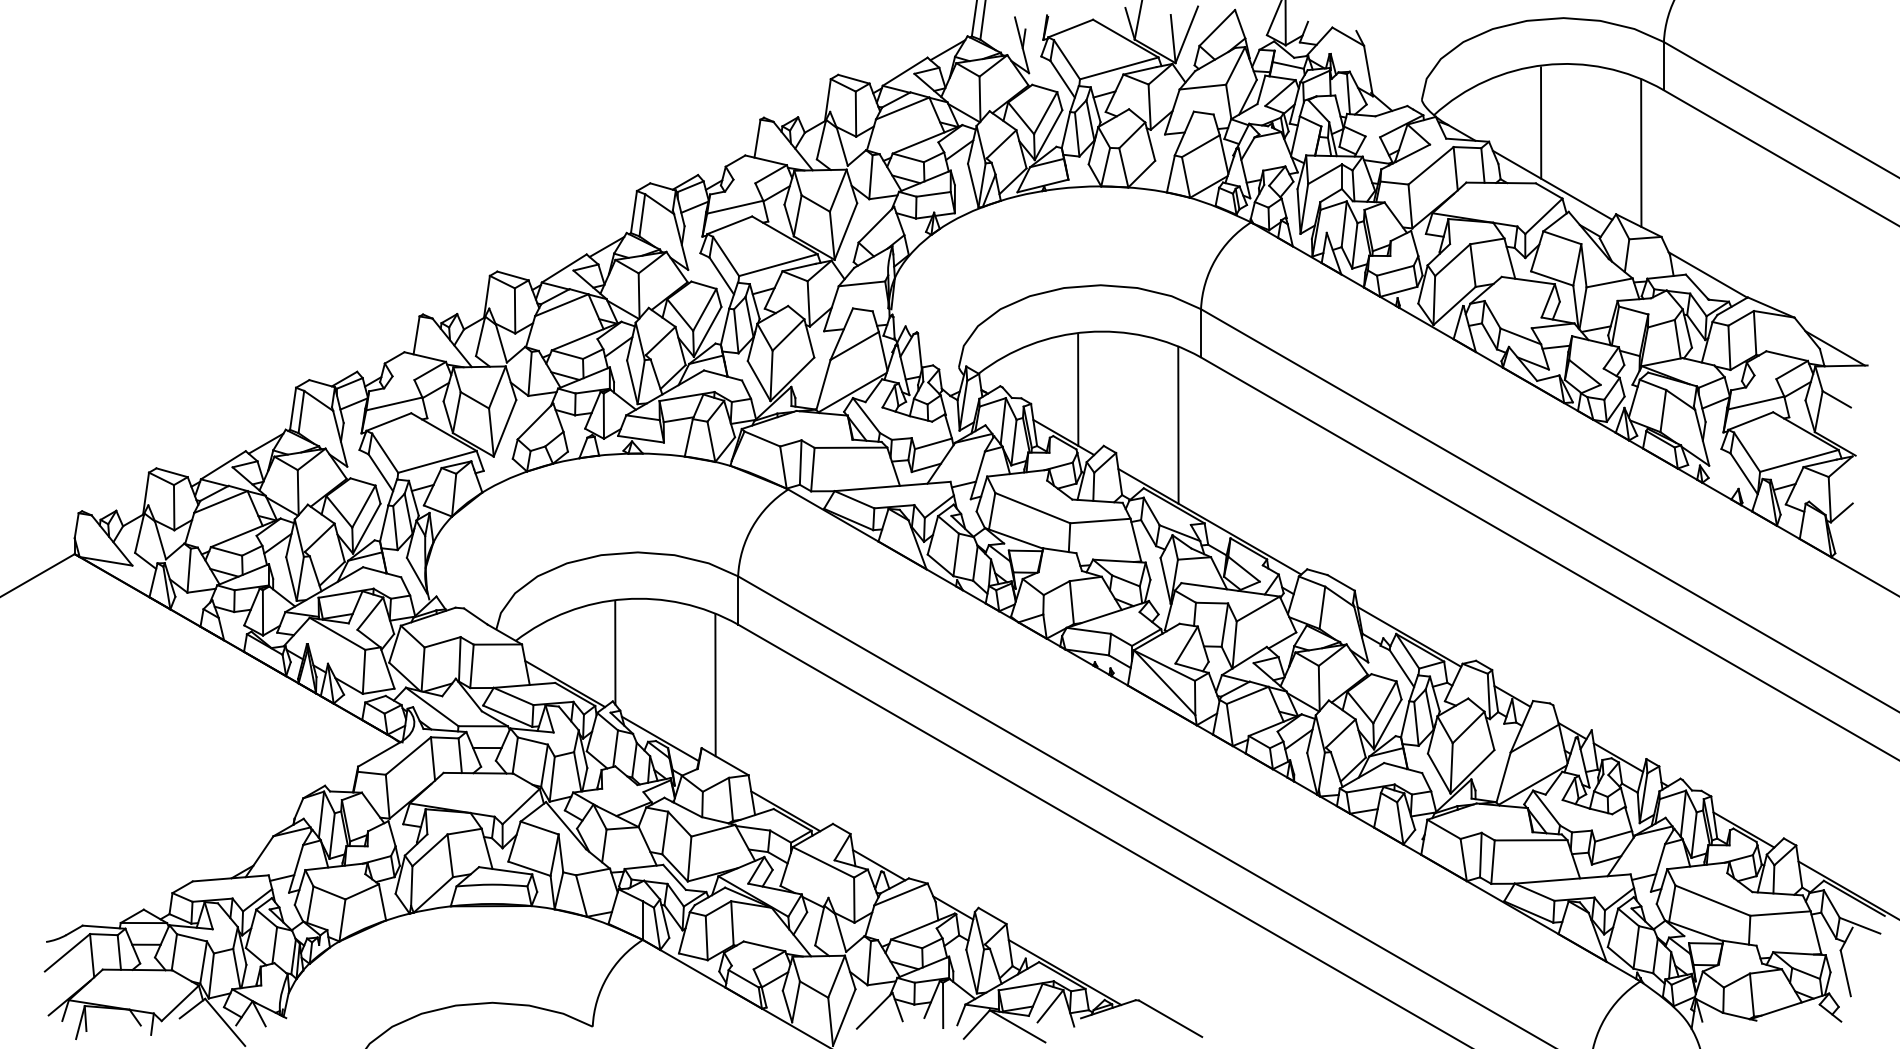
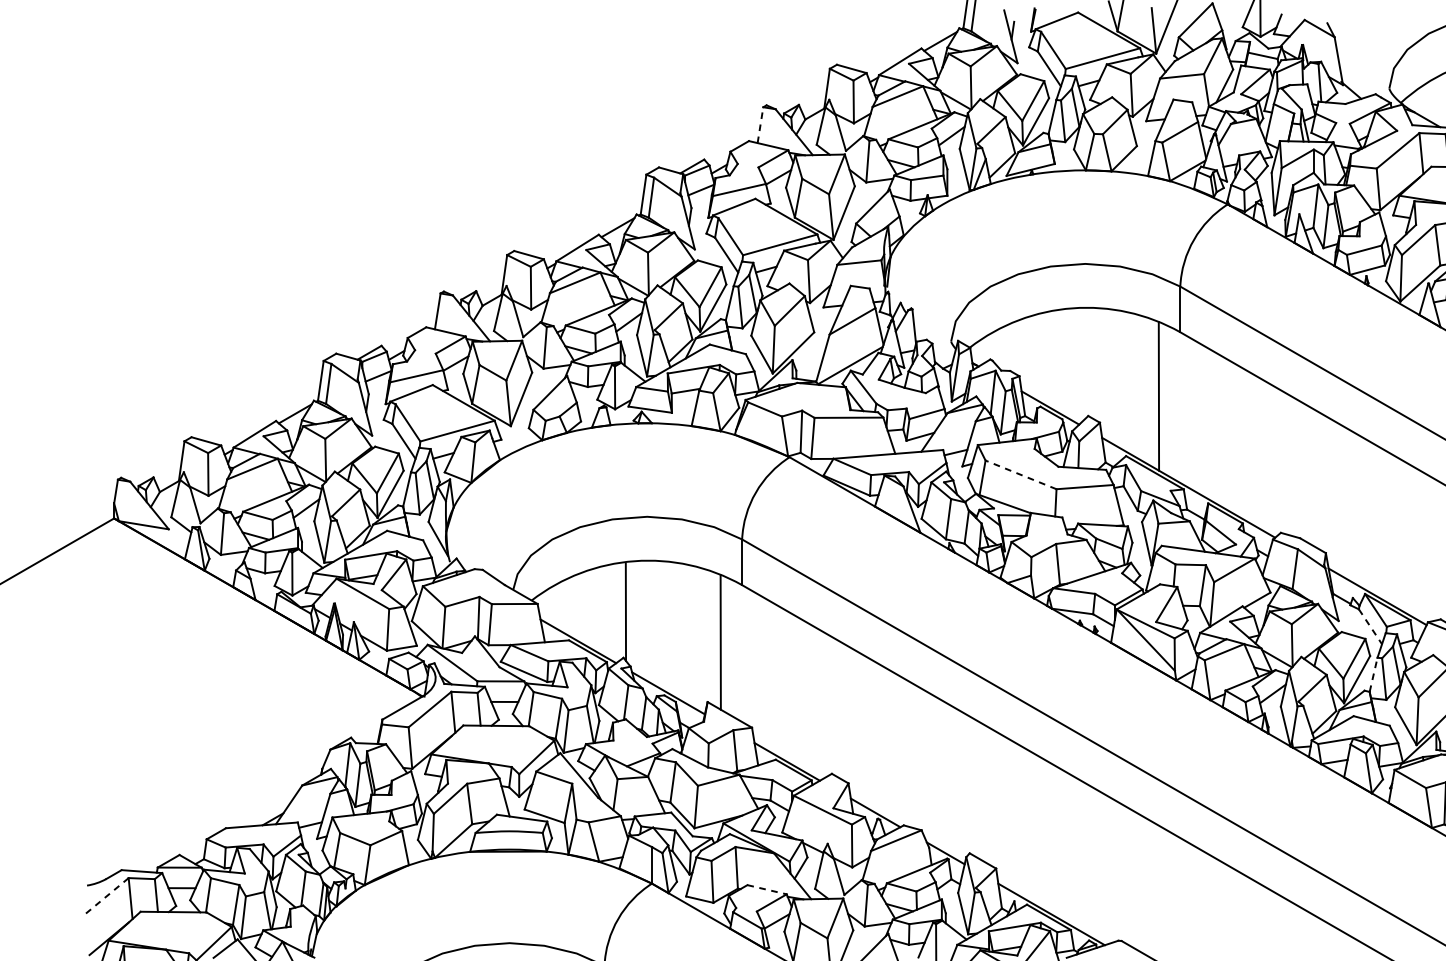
line: (757, 138) -> (760, 125), solid -> dashed
line: (1078, 389) -> (1064, 362), removed
line: (1032, 507) -> (1020, 474), solid -> dashed
line: (1402, 668) -> (1371, 626), solid -> dashed
line: (1405, 718) -> (1373, 674), solid -> dashed
line: (764, 946) -> (767, 889), solid -> dashed
line: (67, 953) -> (107, 896), solid -> dashed

